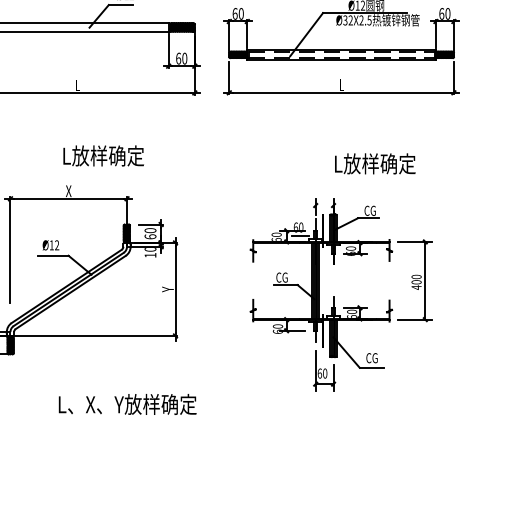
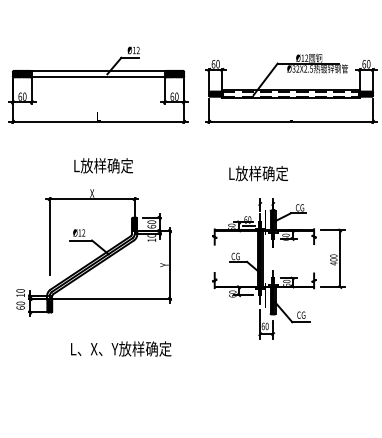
text: (103, 155) -> (103, 165), moved
text: (375, 163) -> (258, 173), moved
part: (340, 294) -> (278, 268), moved
text: (128, 403) -> (121, 348), moved

